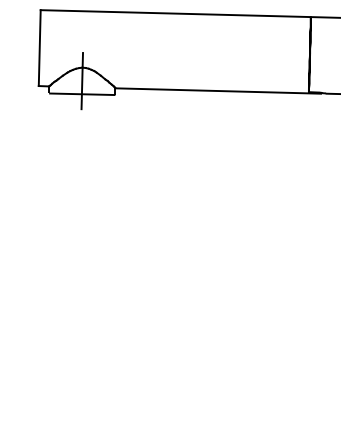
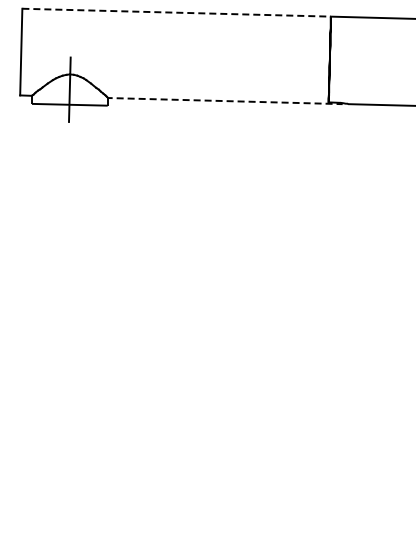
line: (176, 13) -> (177, 12), solid -> dashed
line: (219, 91) -> (226, 101), solid -> dashed

